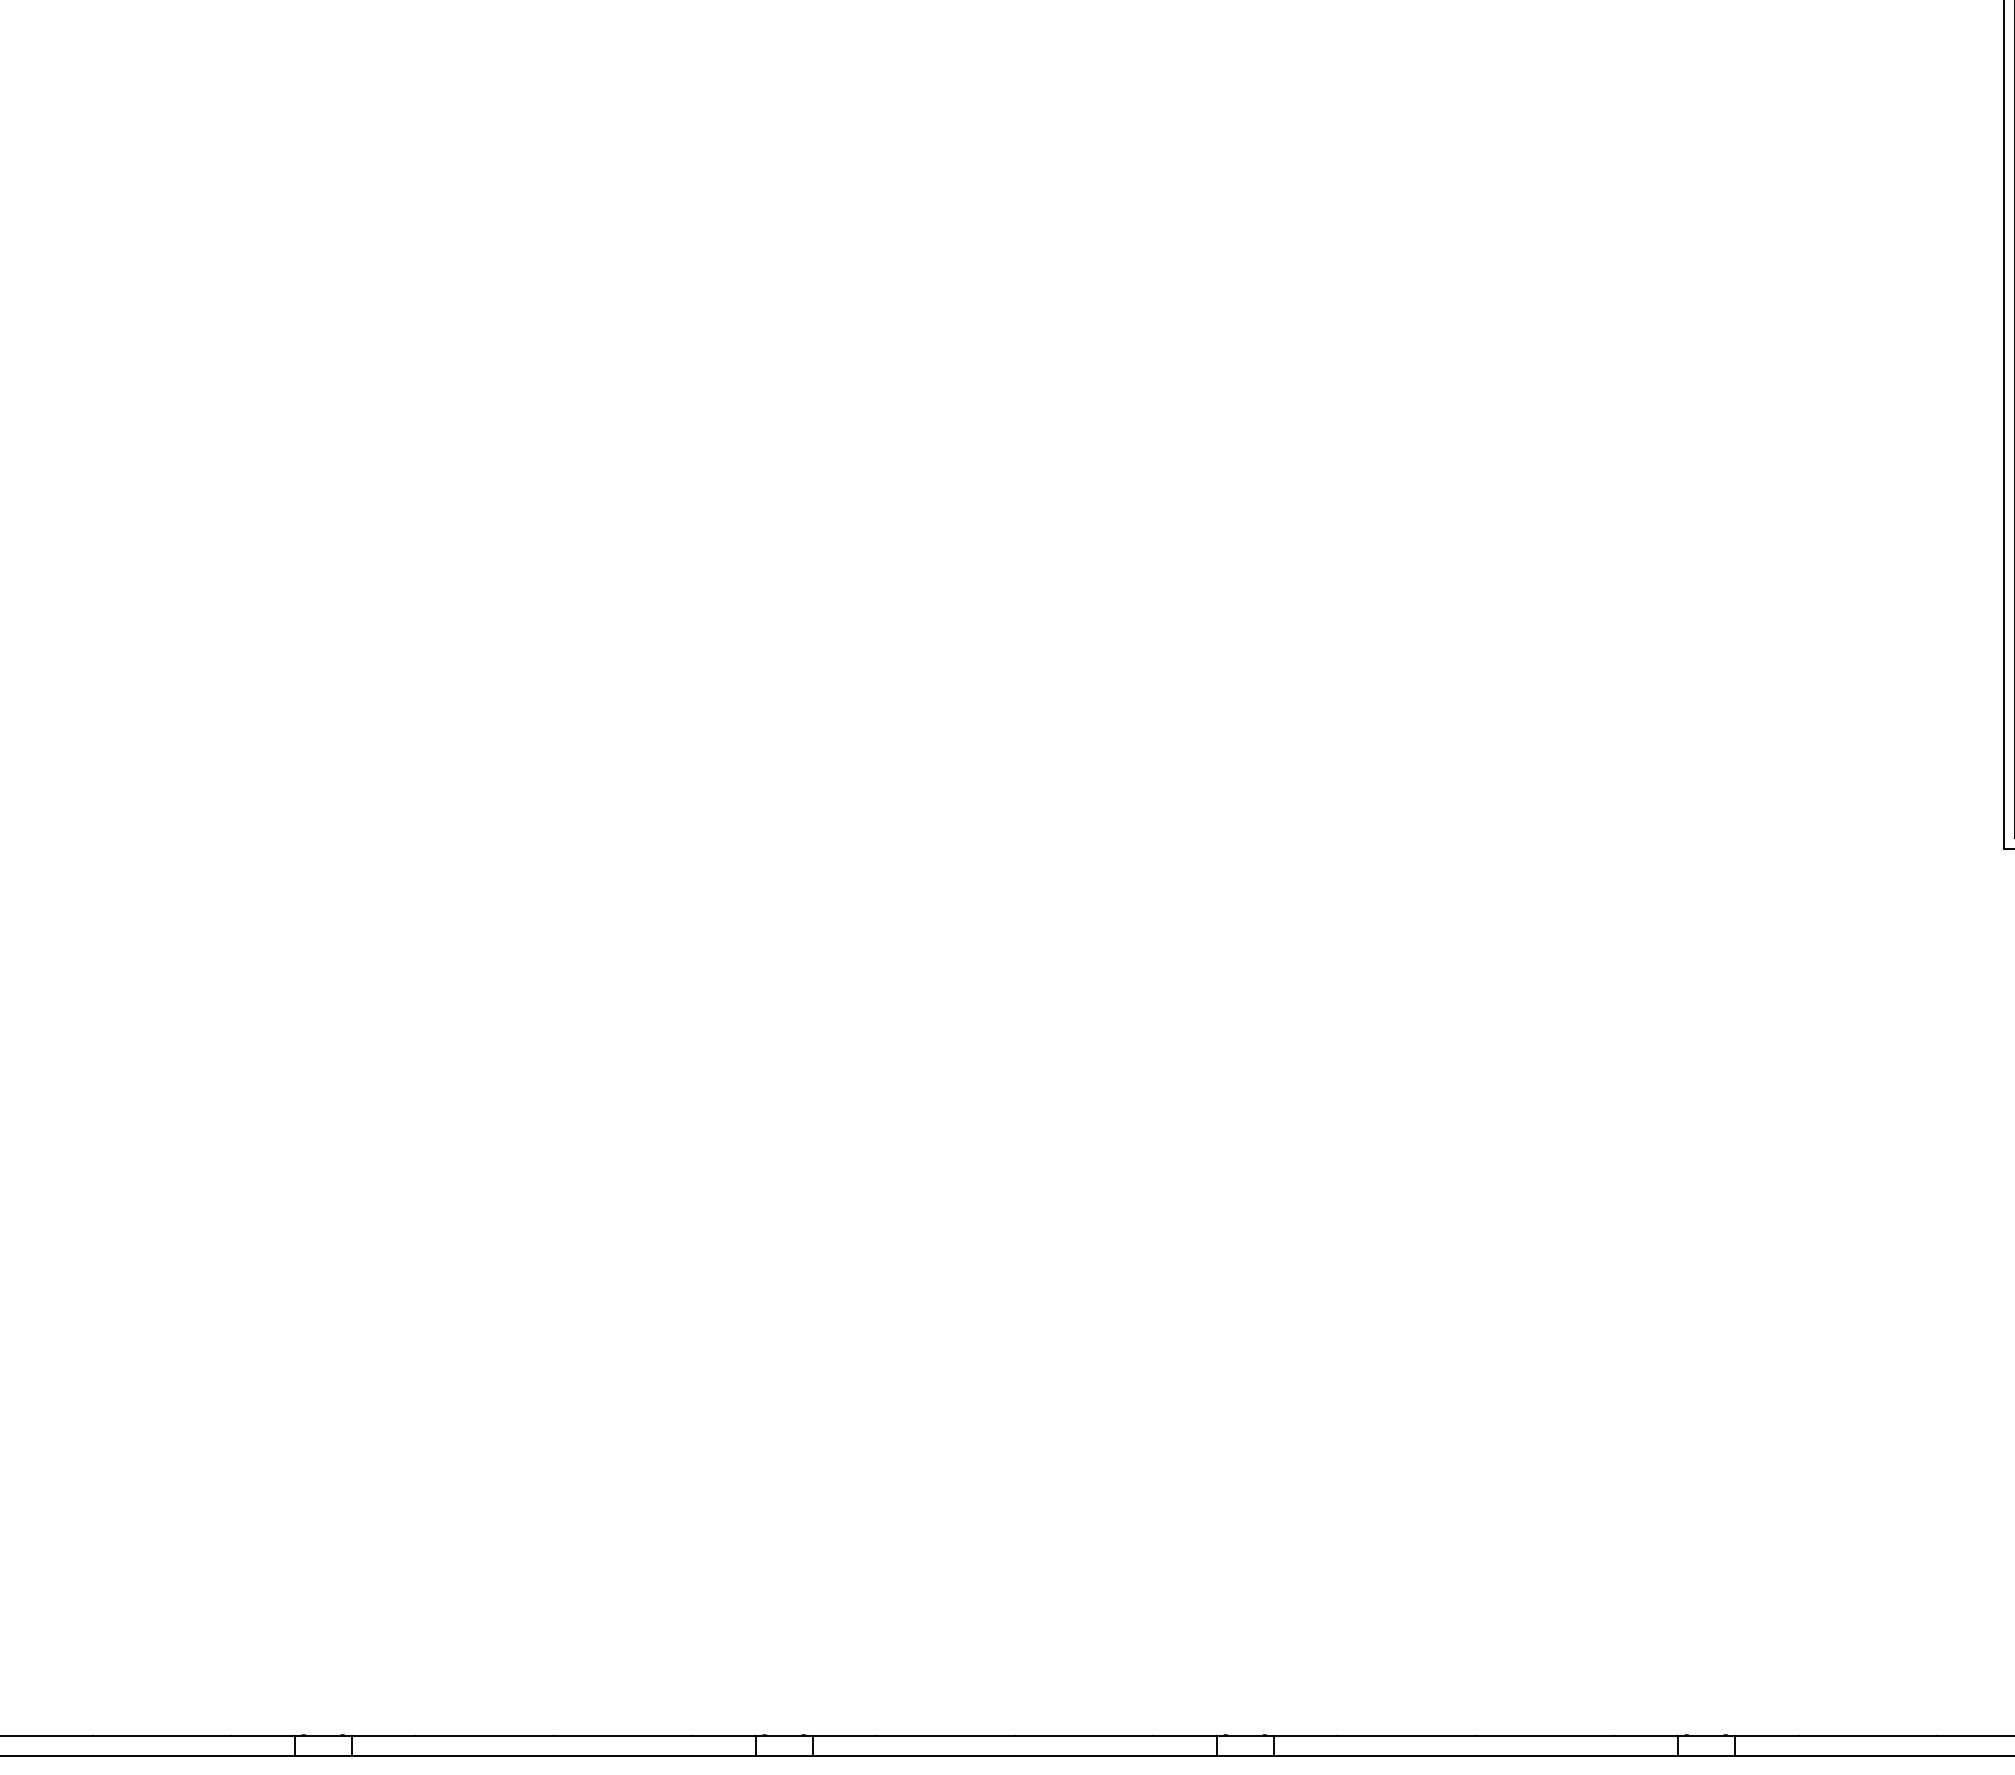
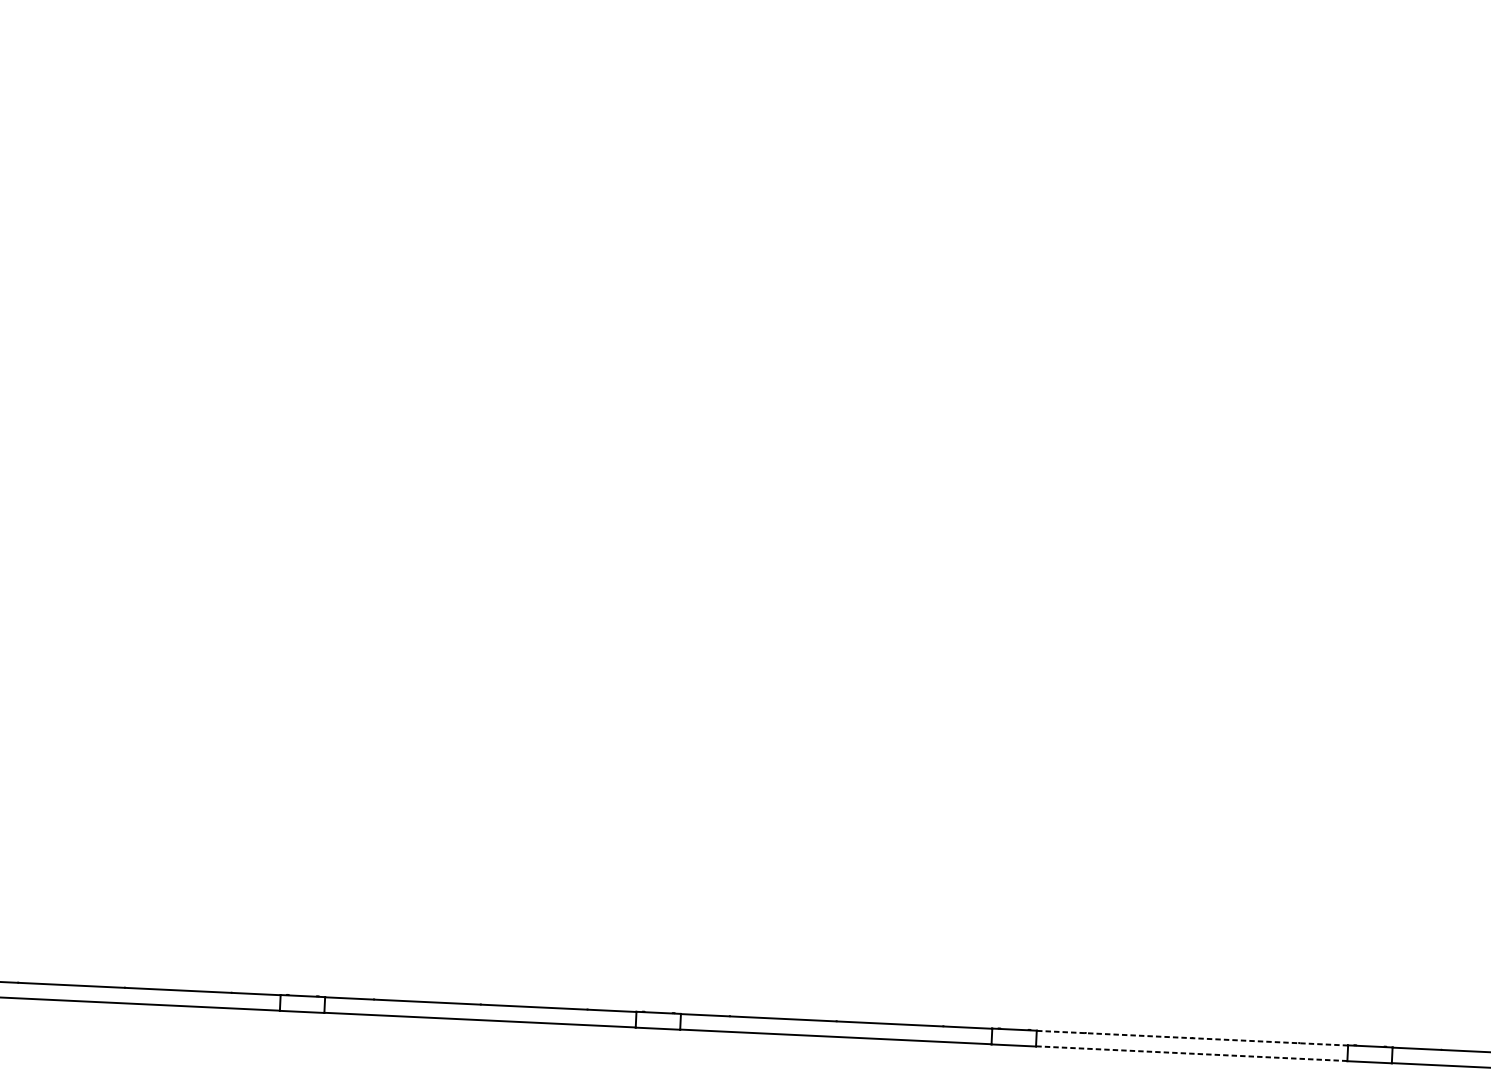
line: (1475, 1736) -> (1192, 1038), solid -> dashed
line: (1475, 1756) -> (1191, 1054), solid -> dashed

